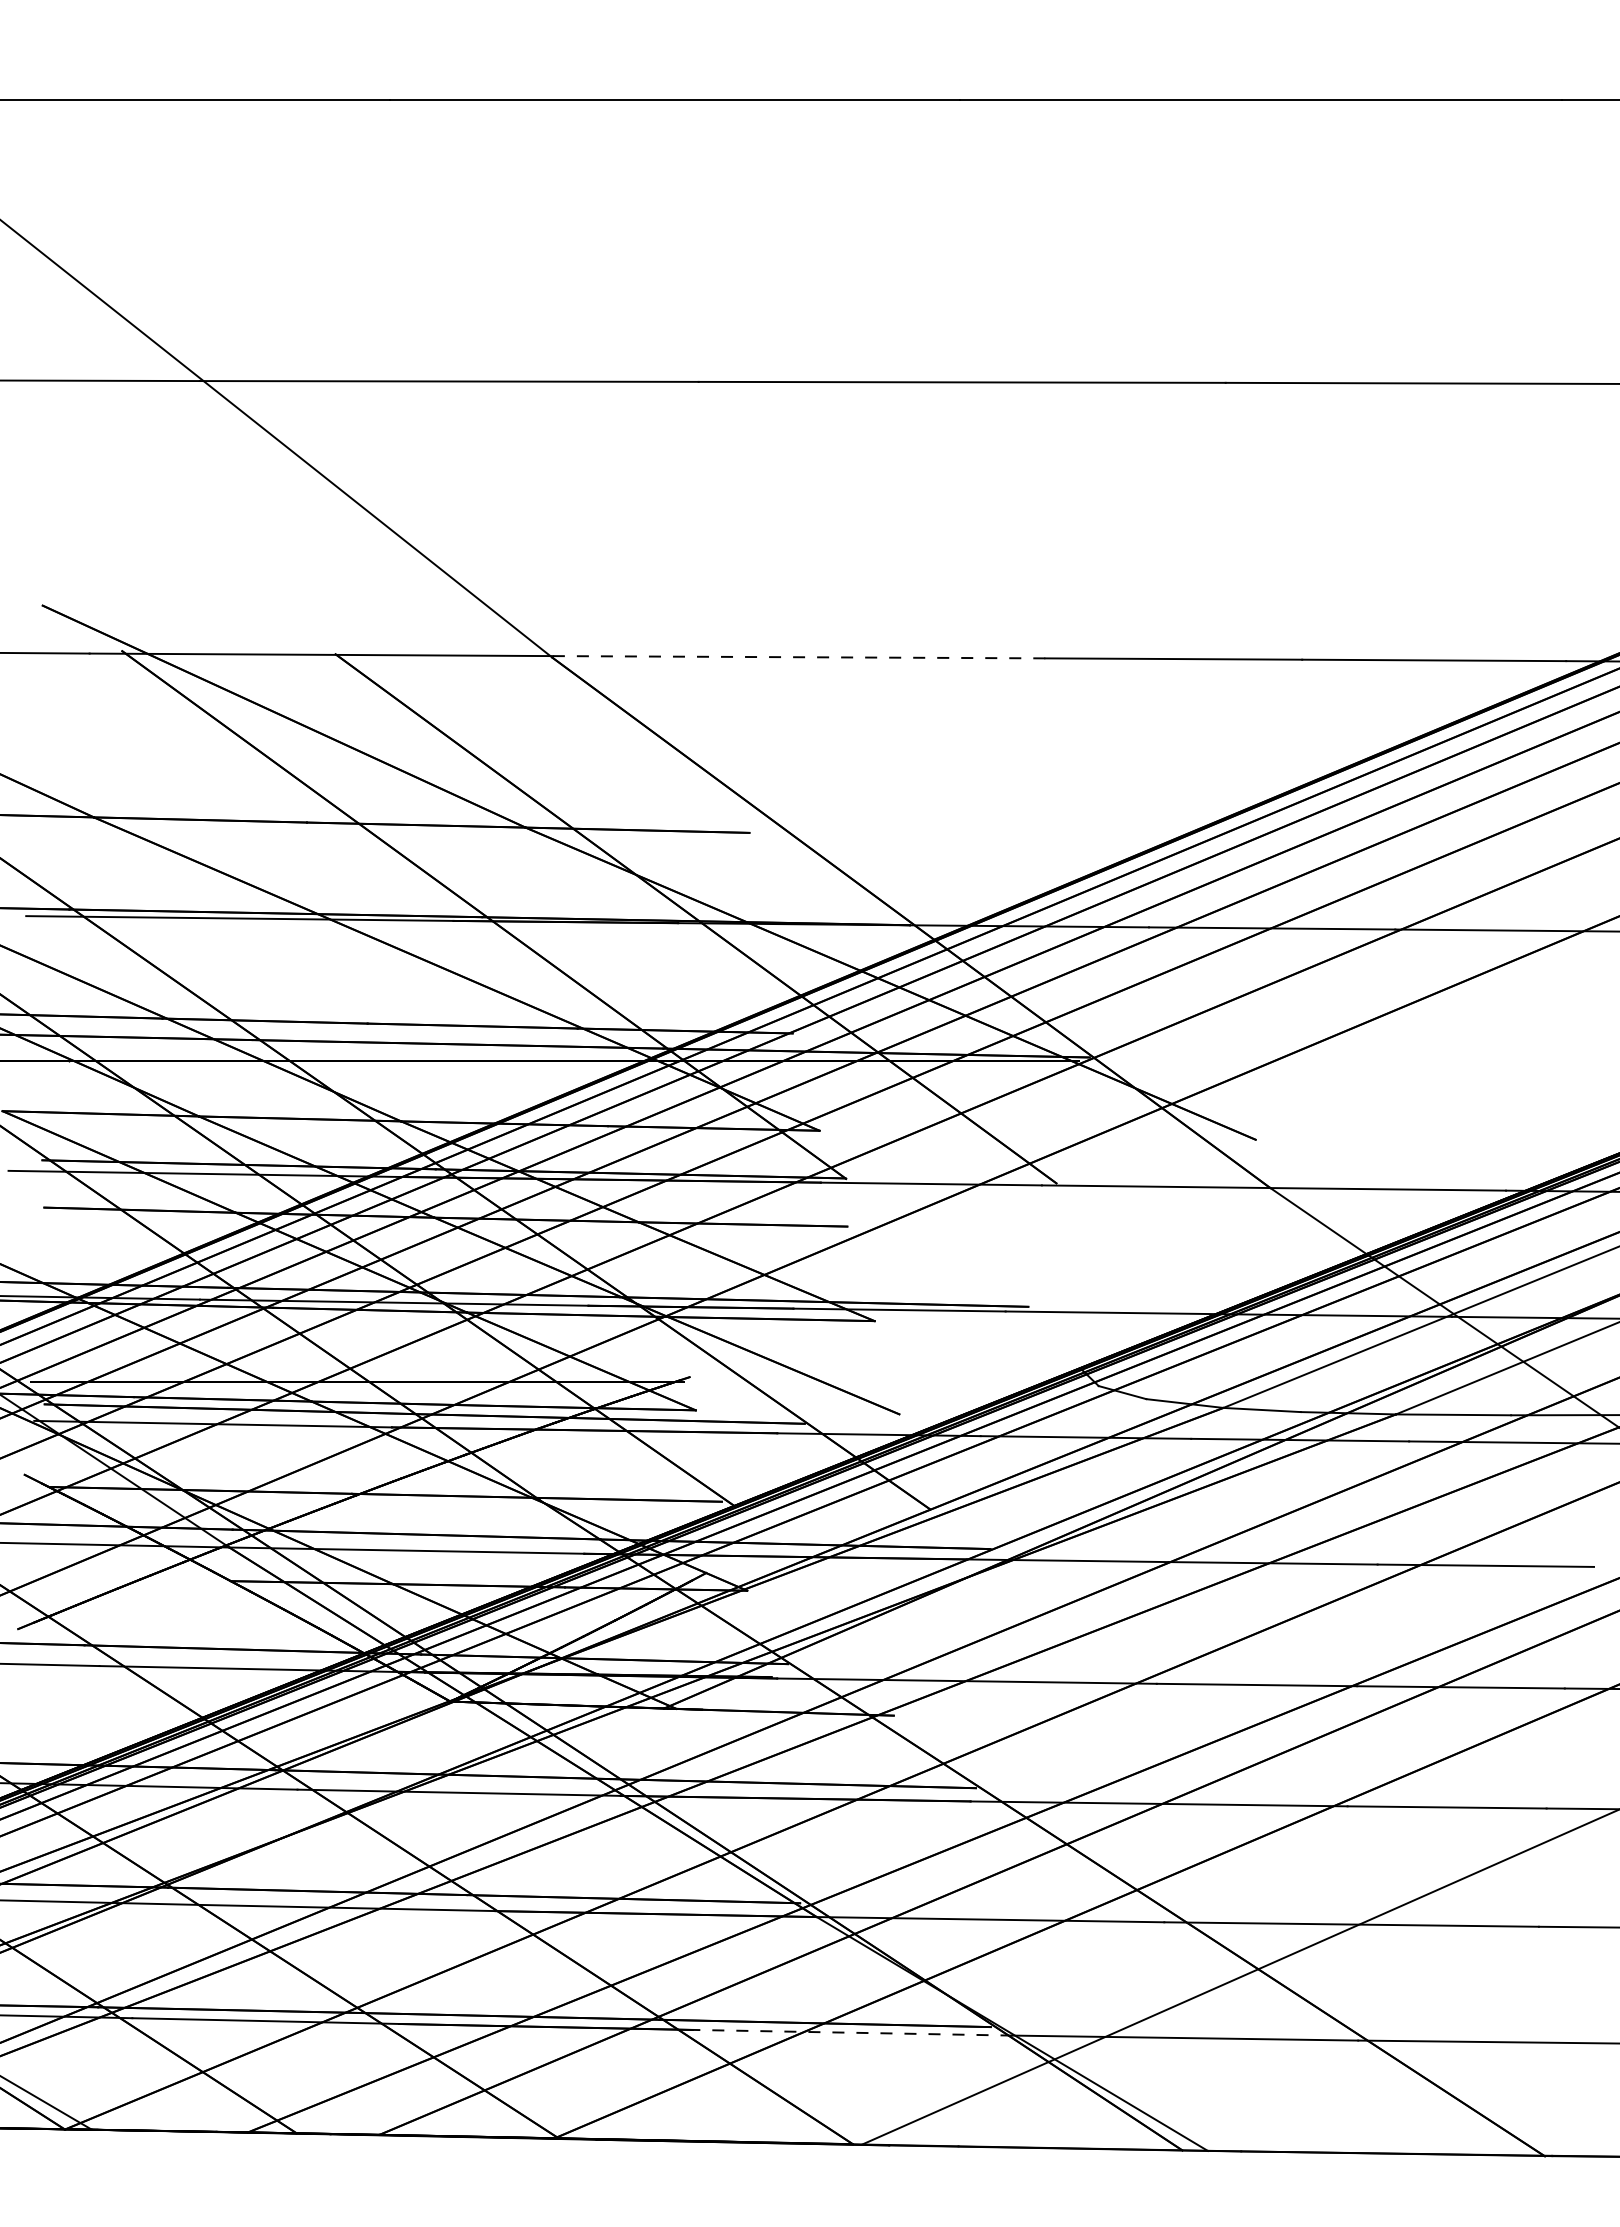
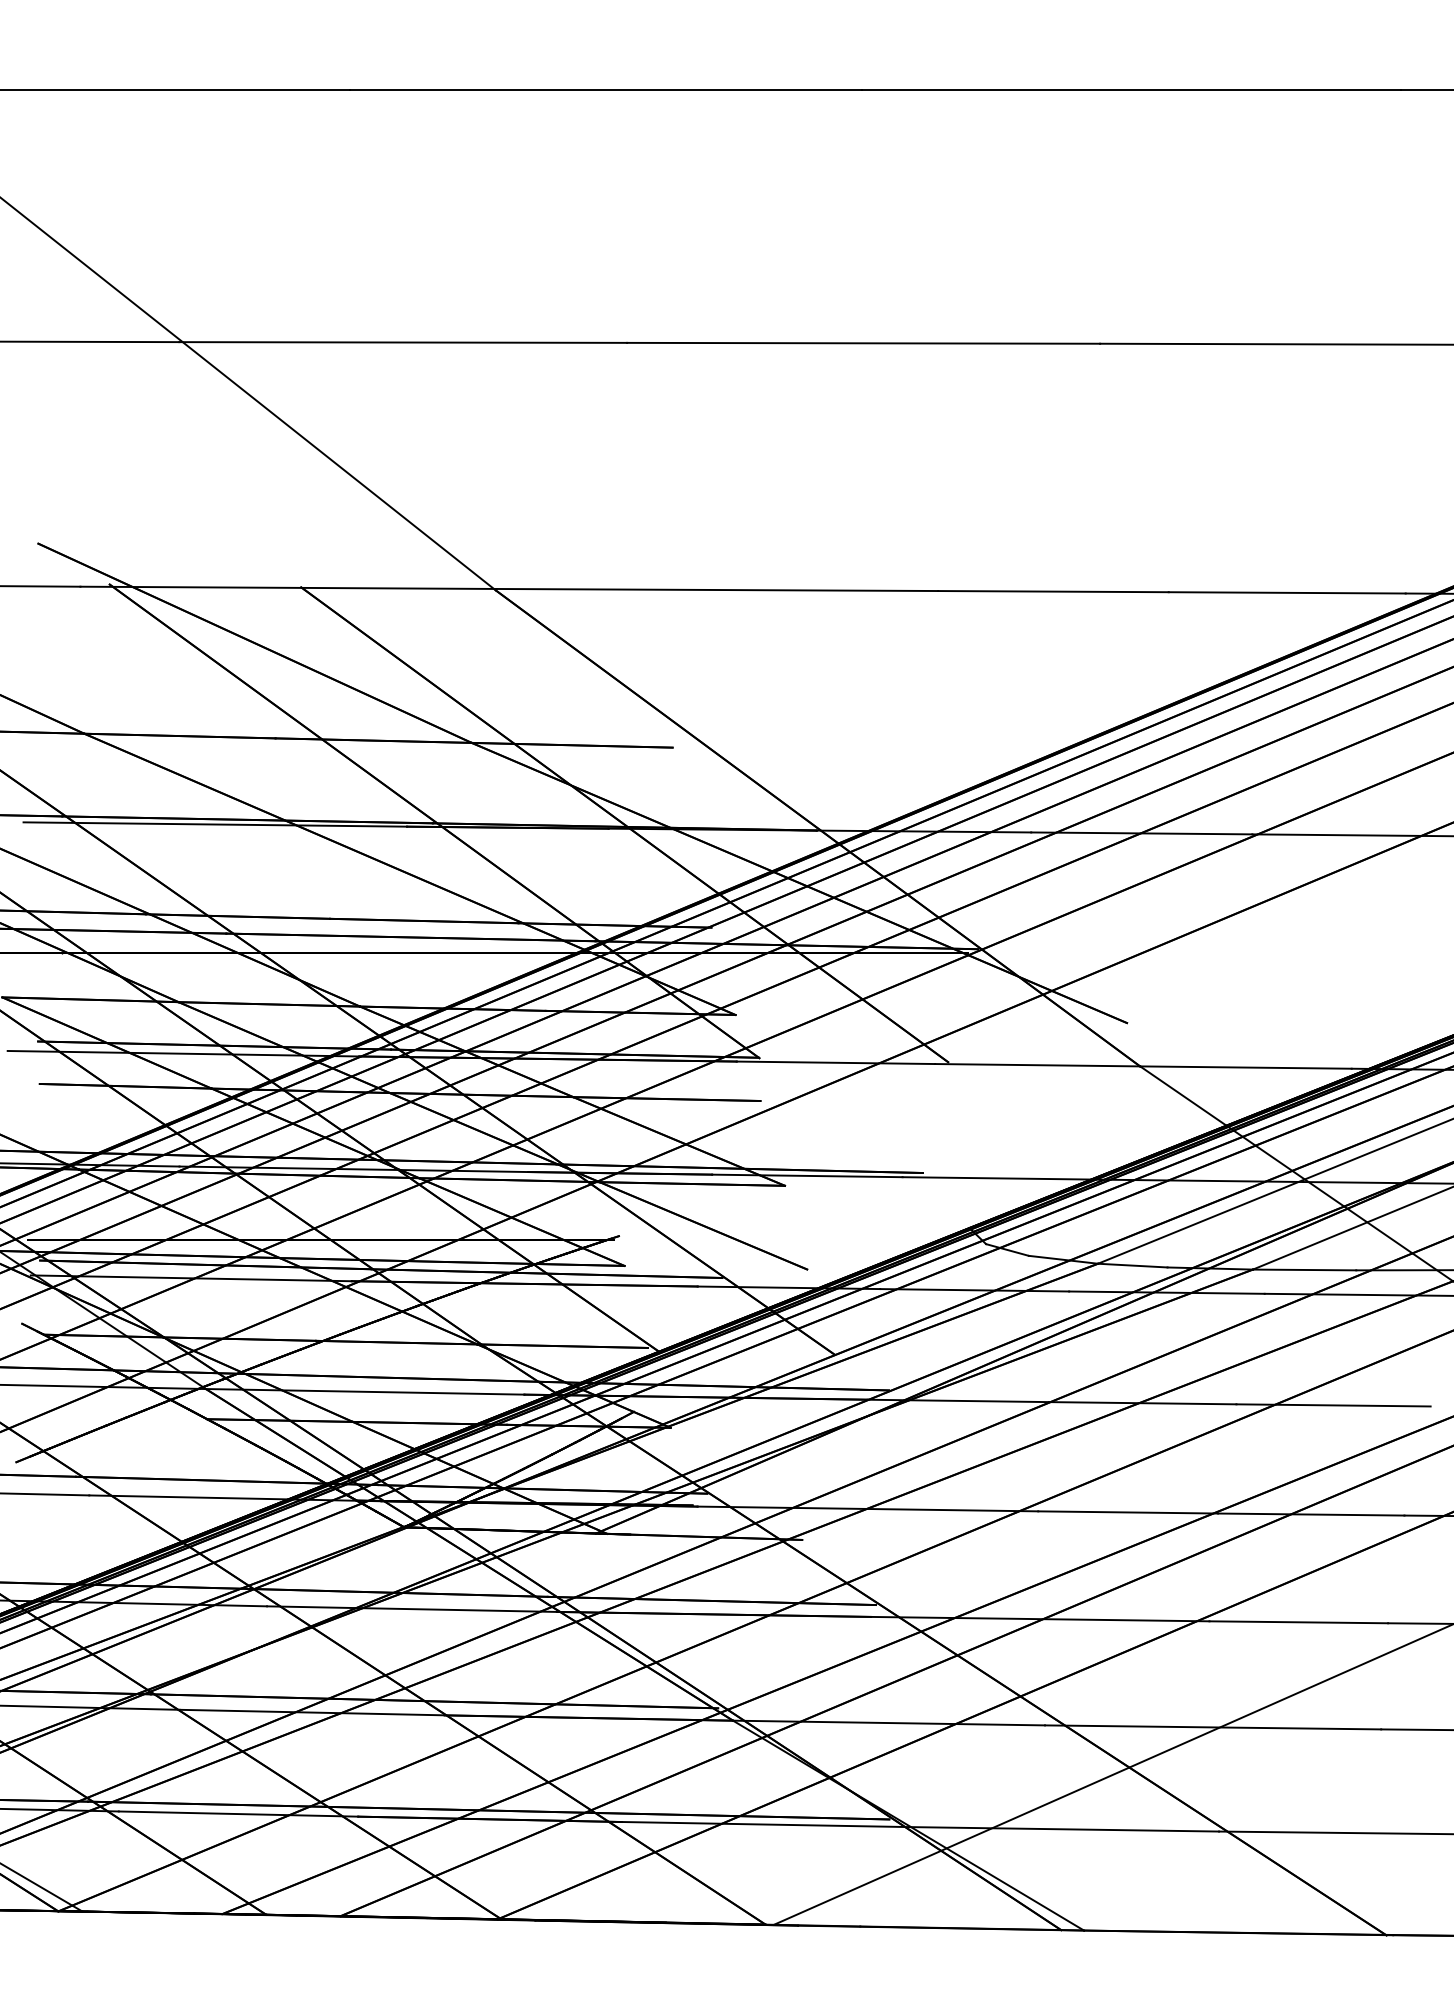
line: (798, 657) -> (716, 590), dashed -> solid
line: (852, 2032) -> (765, 1824), dashed -> solid

